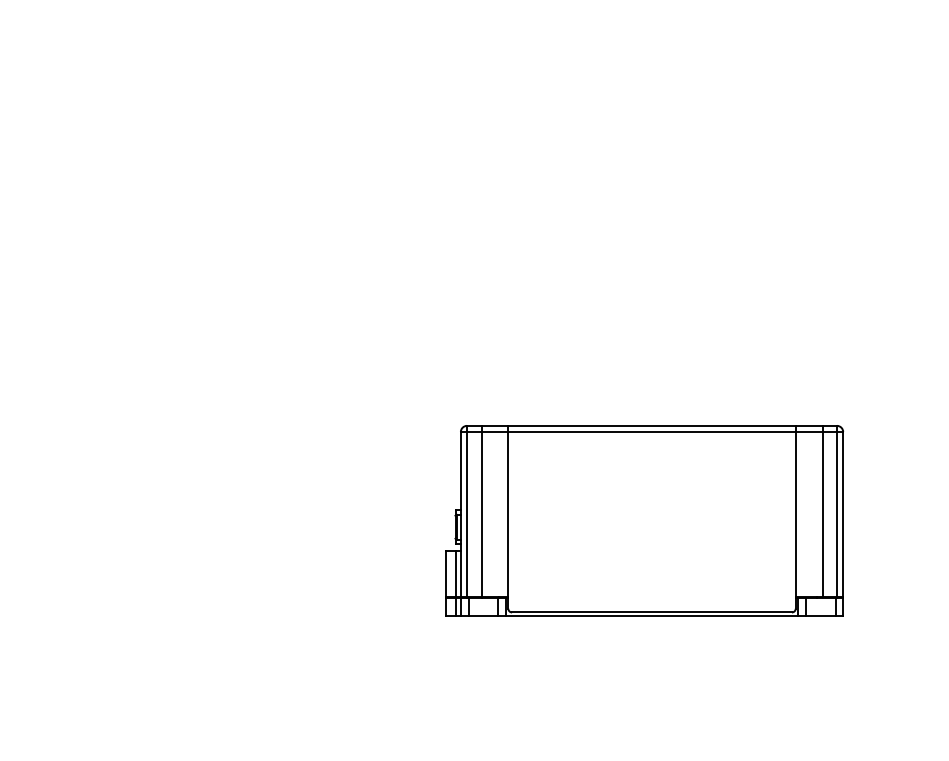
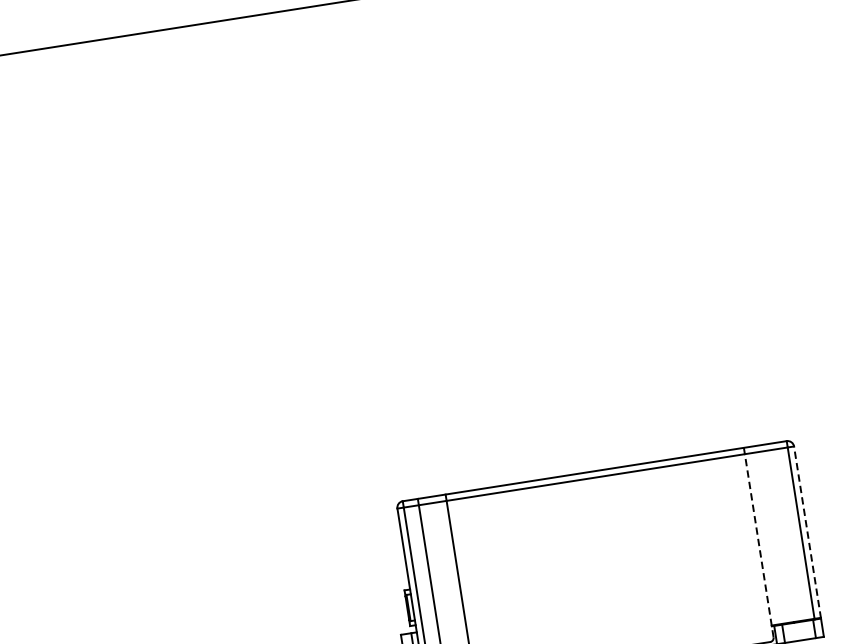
line: (822, 511) -> (785, 532), removed
line: (843, 514) -> (807, 532), solid -> dashed
line: (795, 516) -> (758, 541), solid -> dashed

